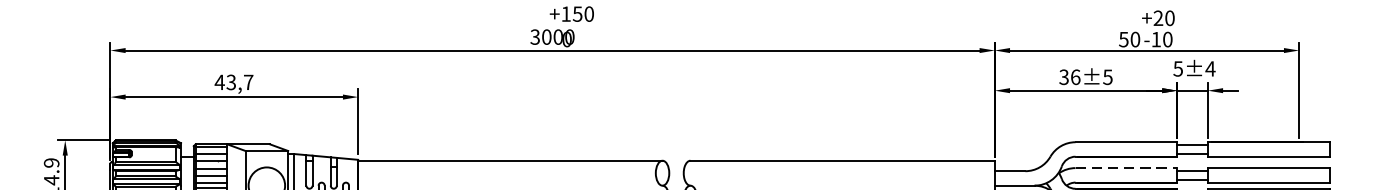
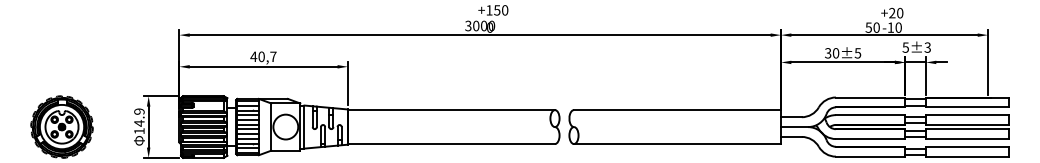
text: (1210, 68) -> (927, 47), 5±4 -> 5±3
text: (1076, 77) -> (836, 53), 36±5 -> 30±5
text: (231, 81) -> (261, 56), 43,7 -> 40,7
line: (1126, 168) -> (870, 115), dashed -> solid

